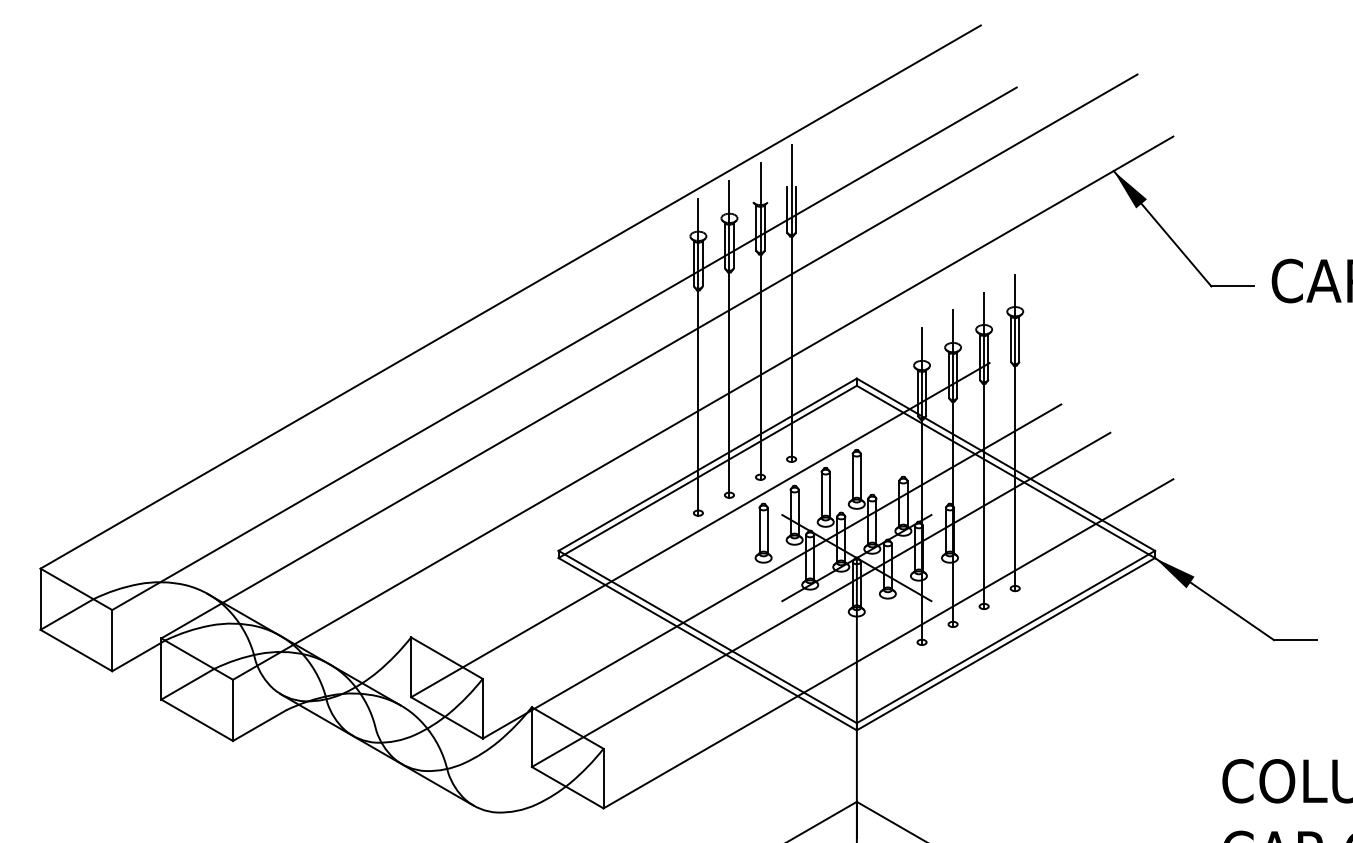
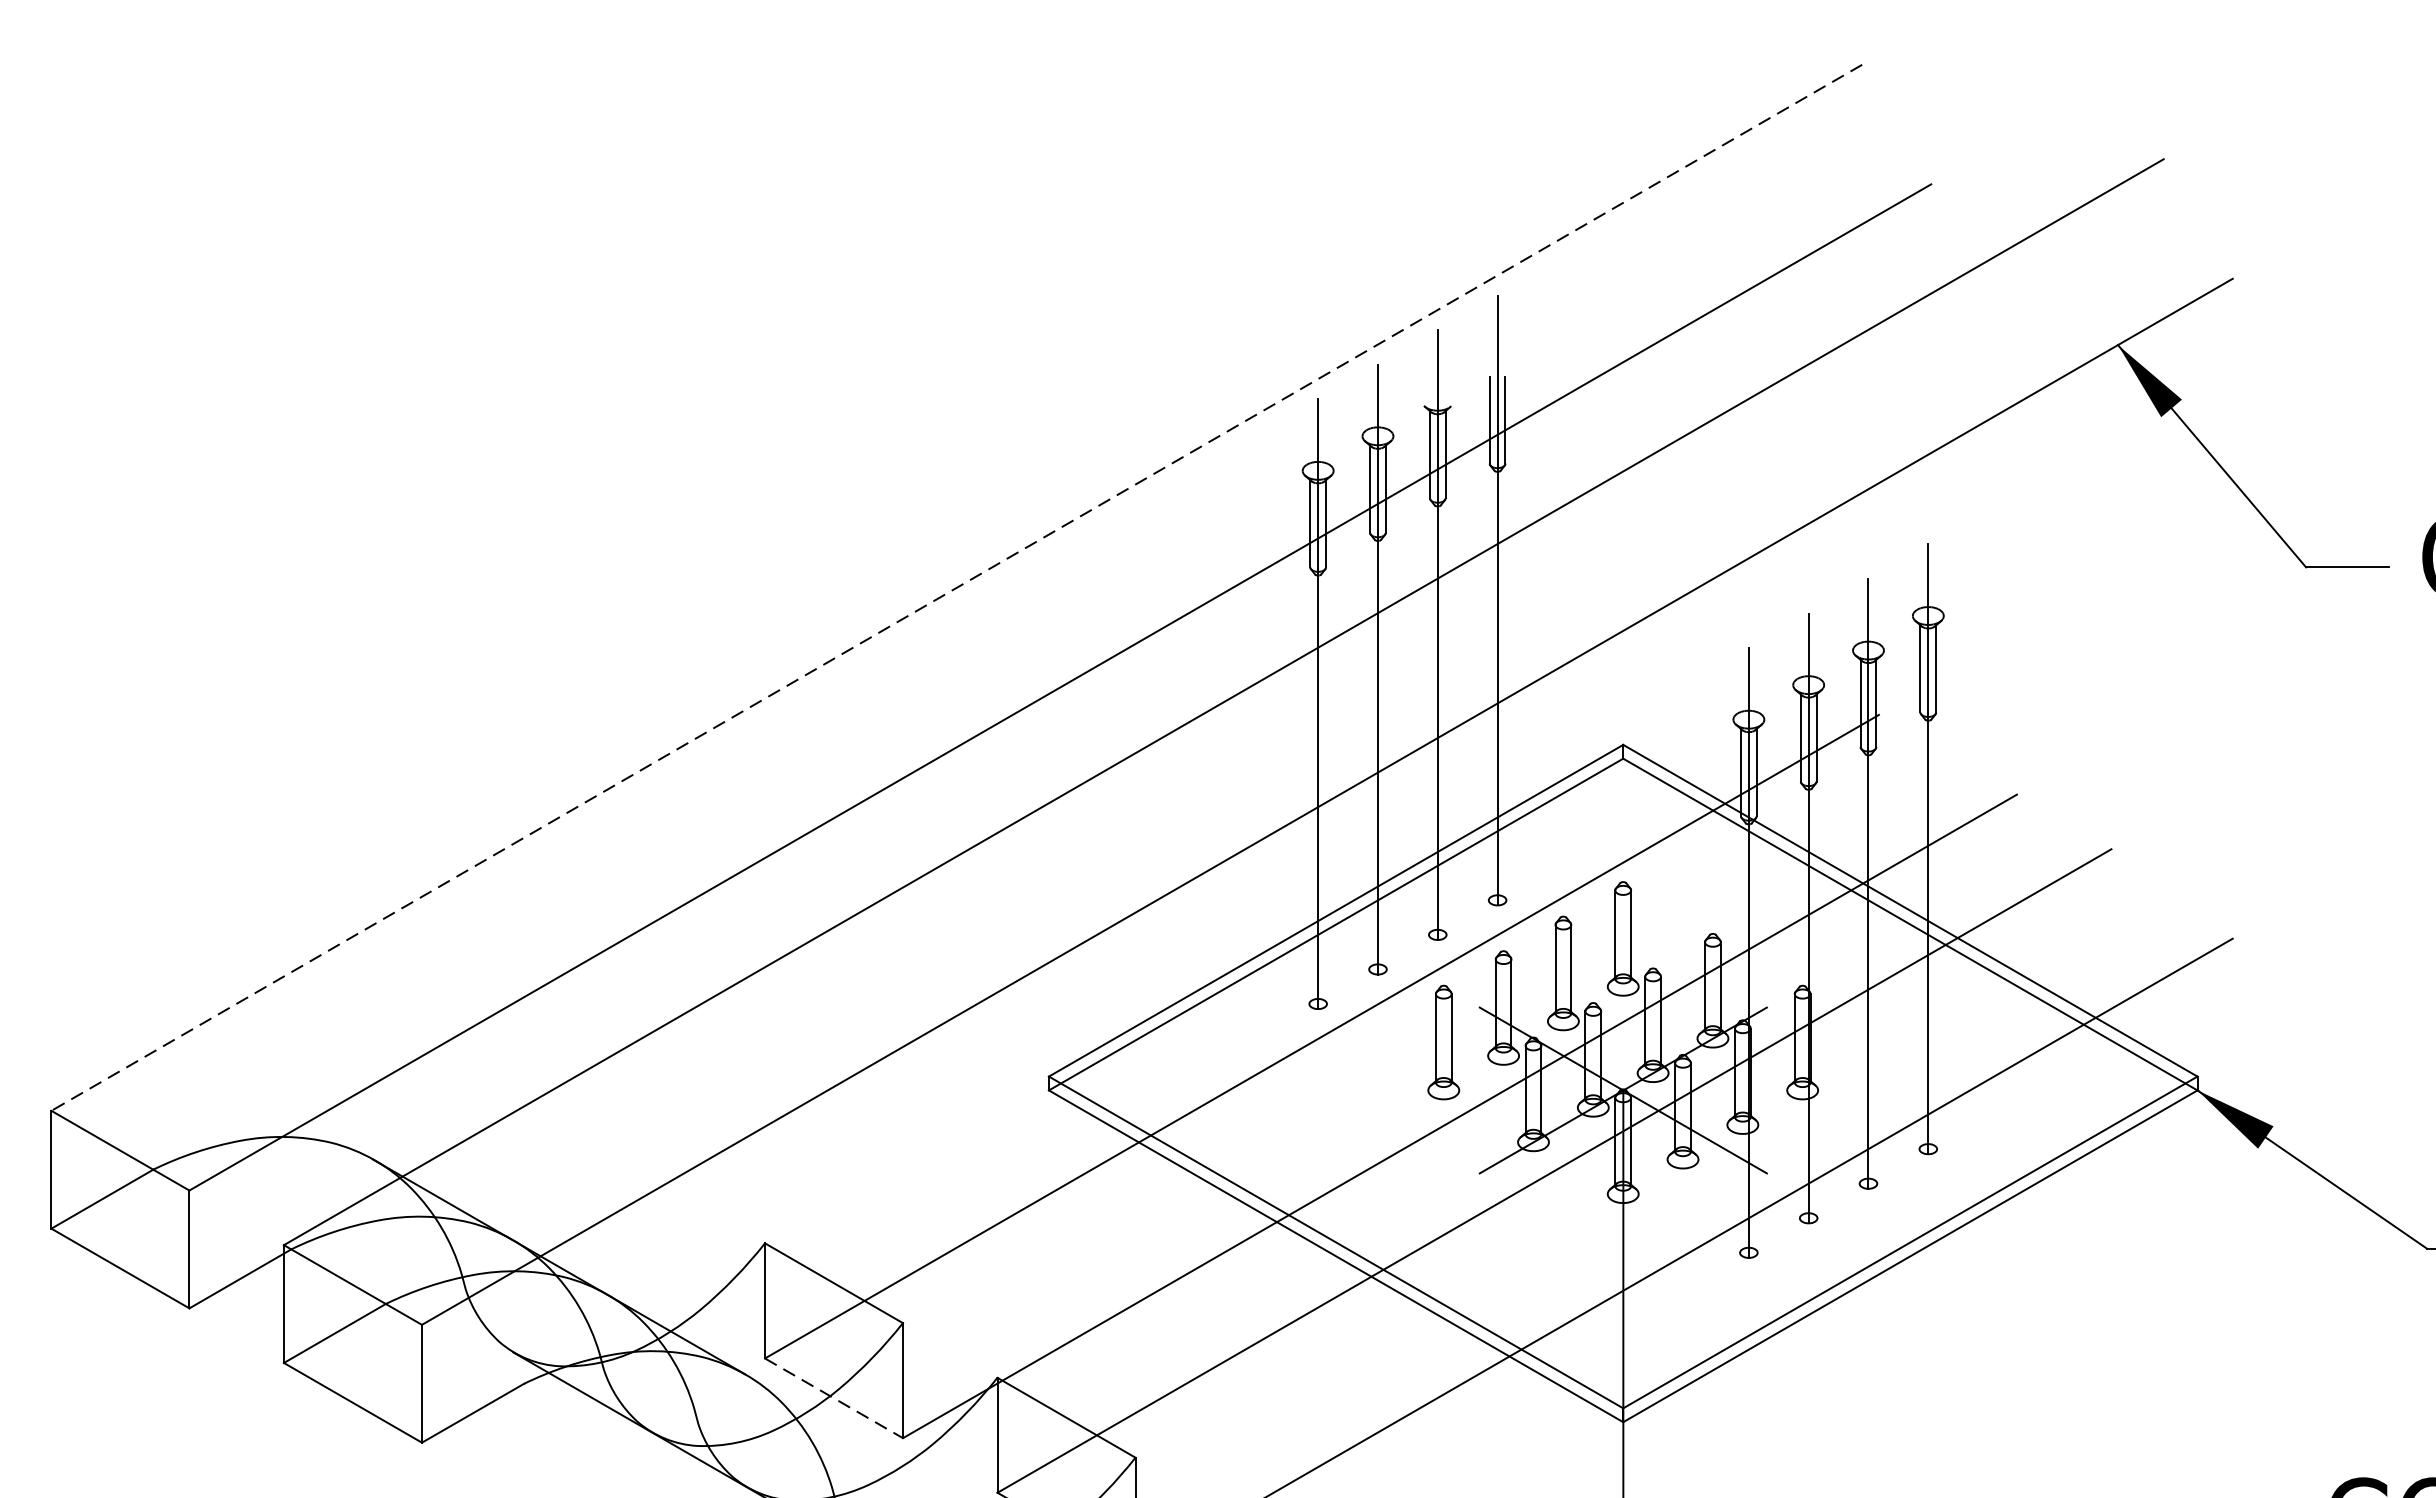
line: (510, 297) -> (956, 588), solid -> dashed
line: (447, 718) -> (835, 1399), solid -> dashed

